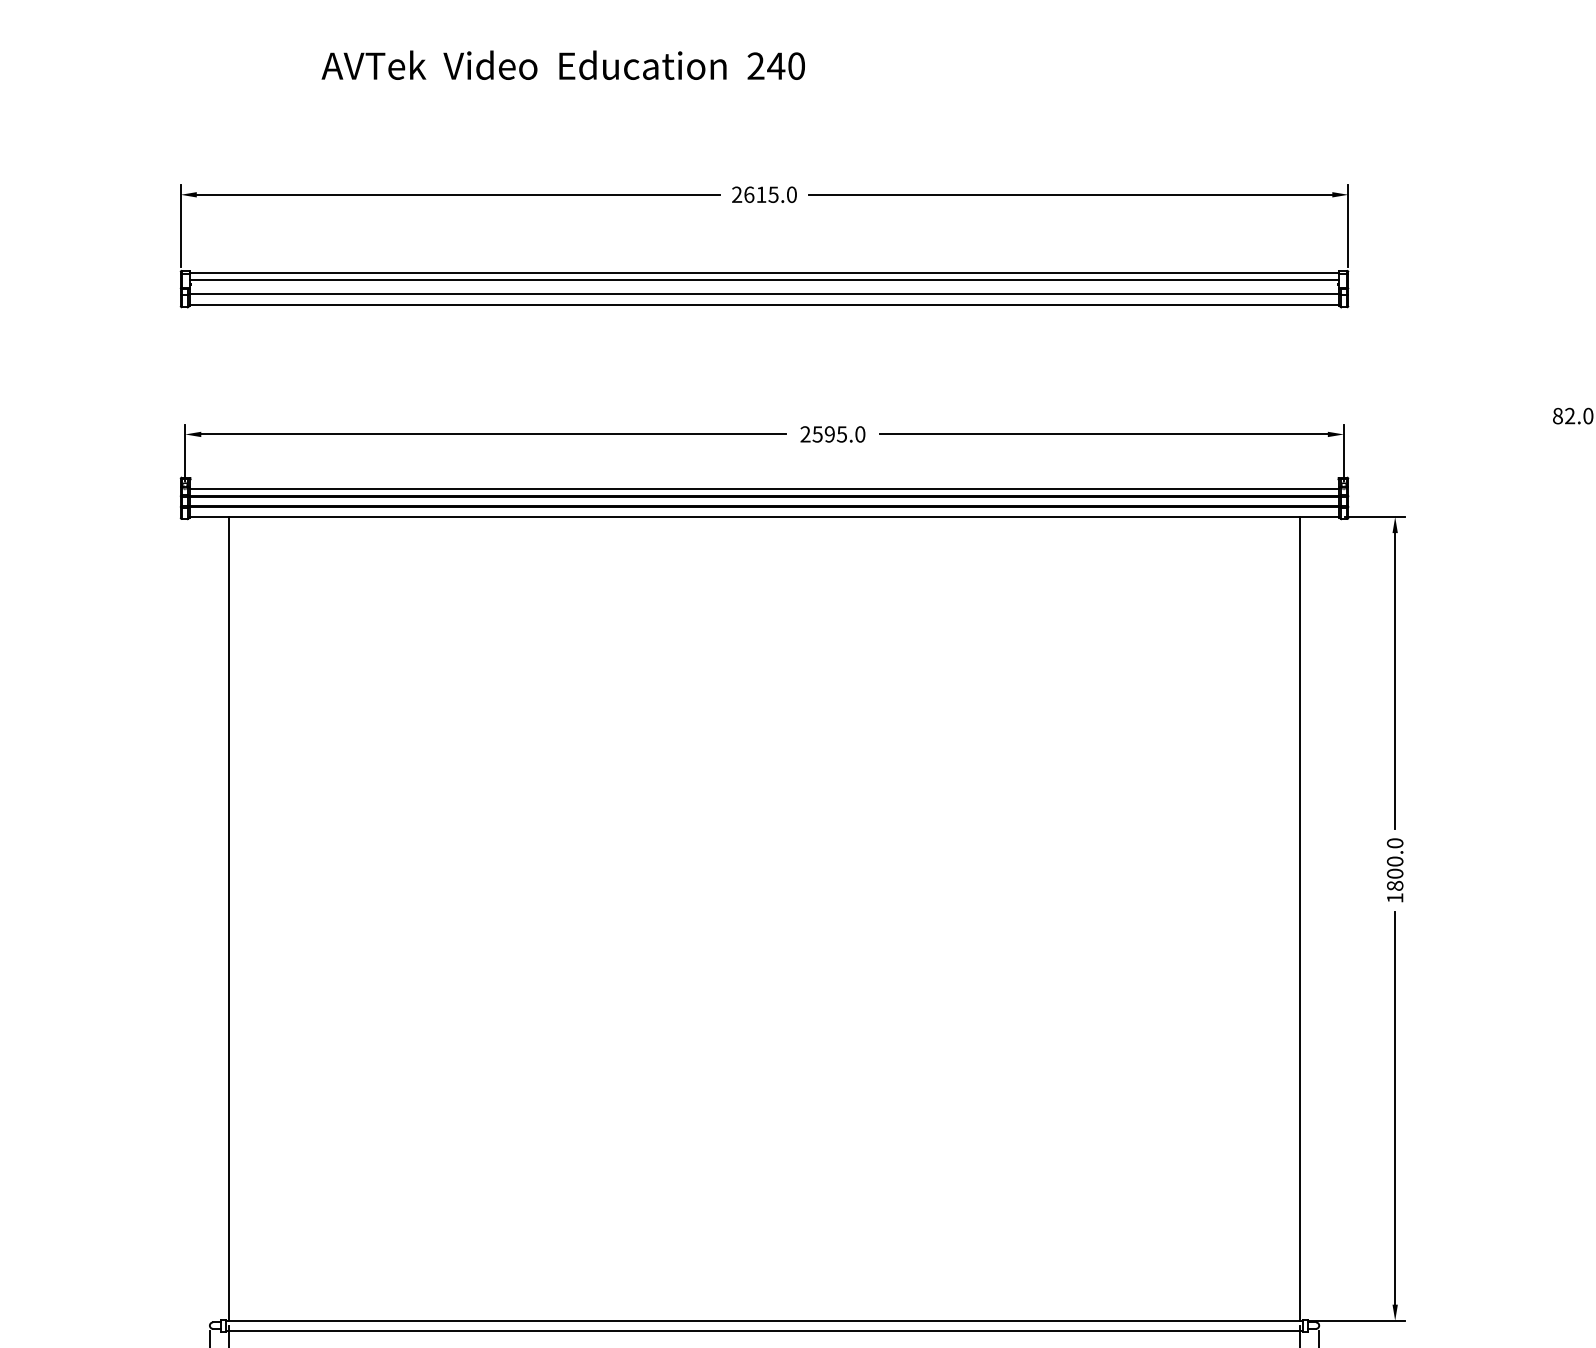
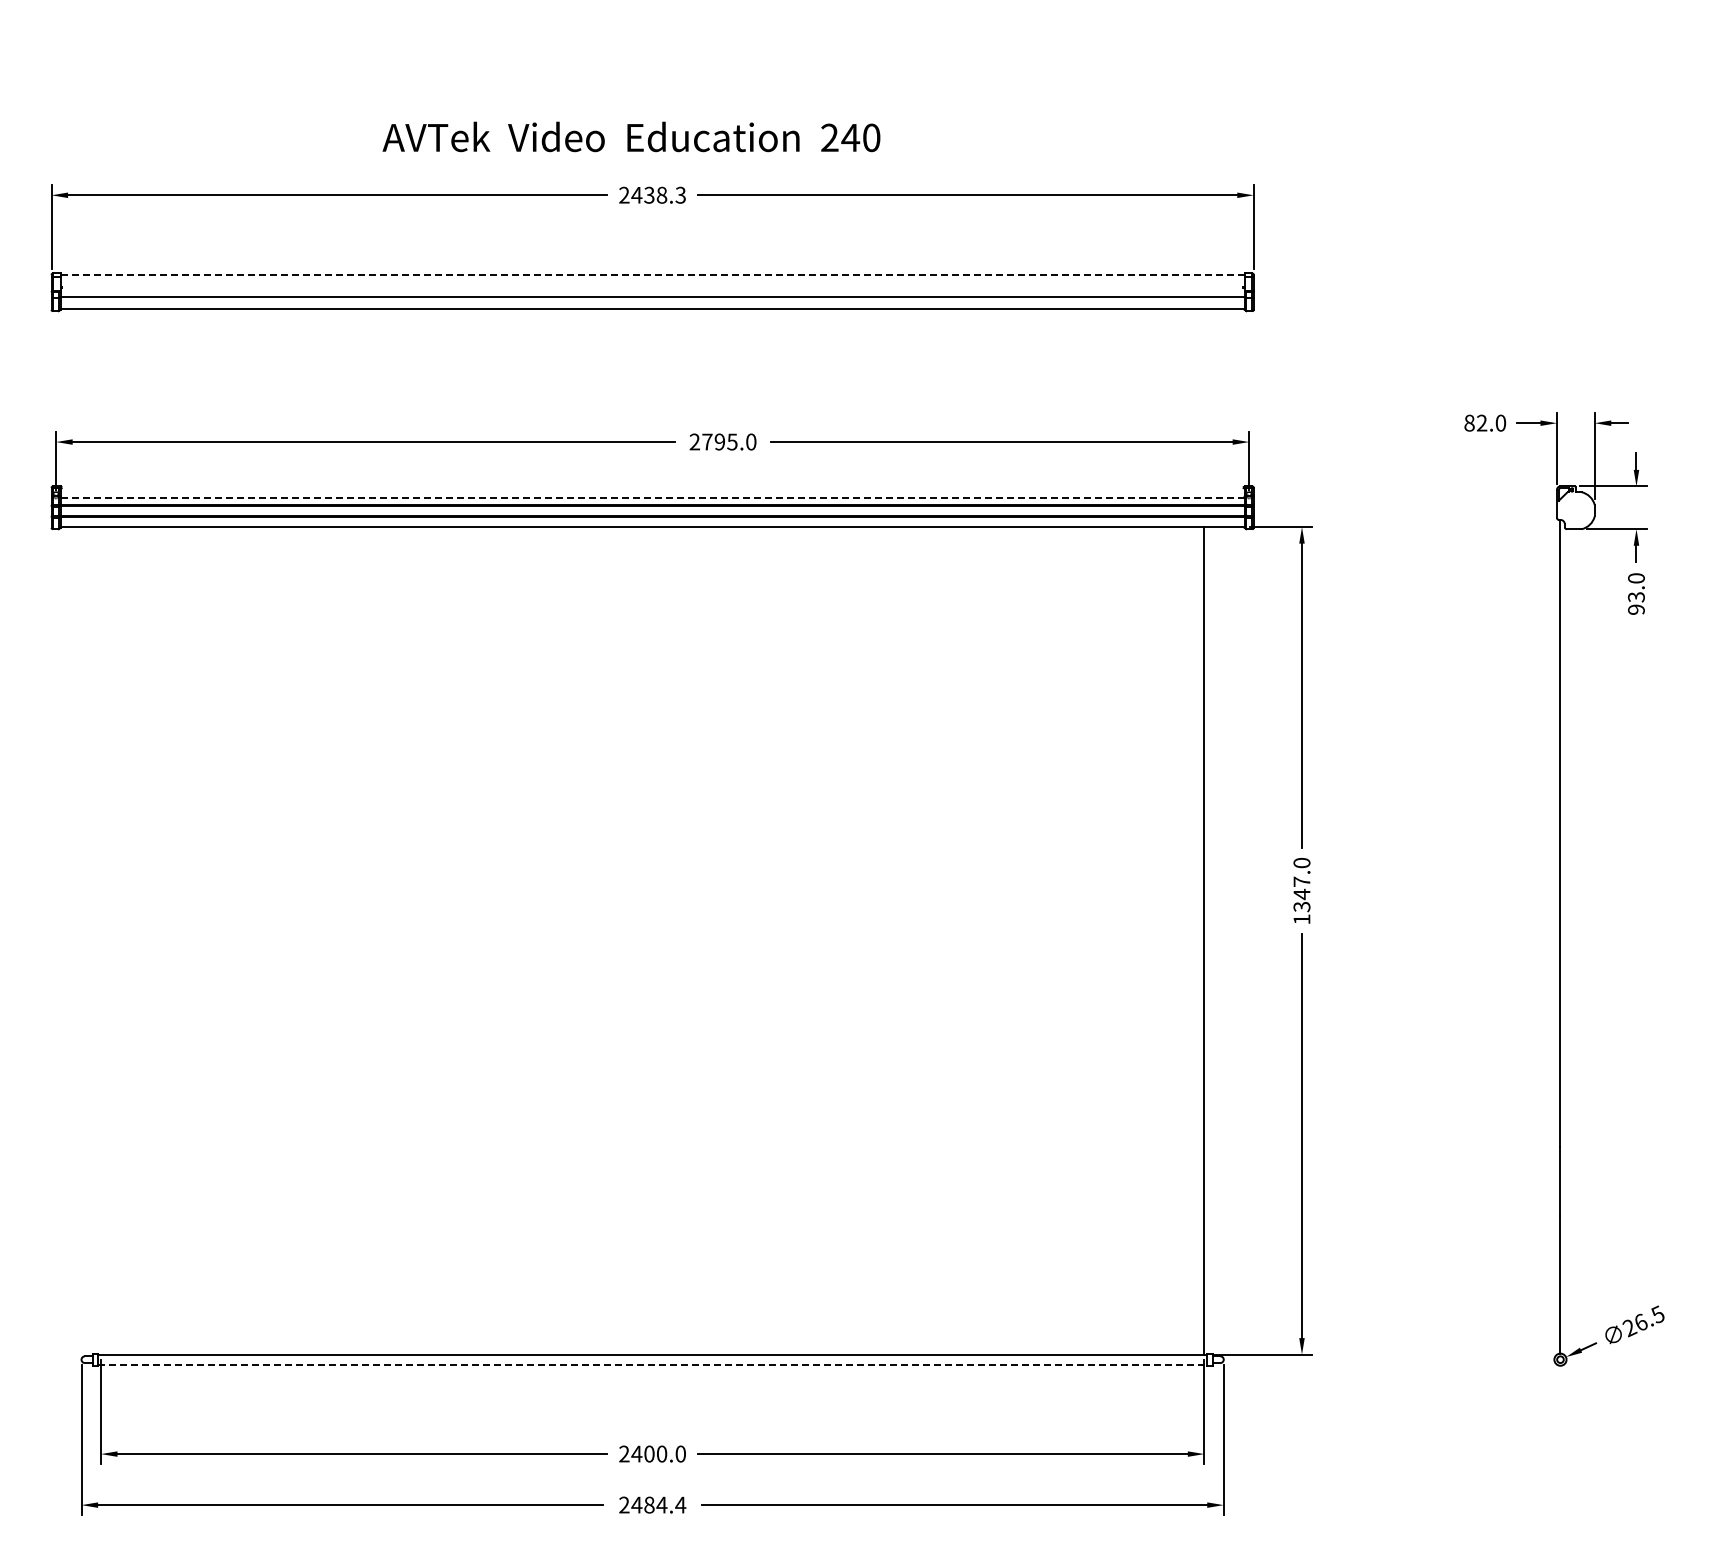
text: (563, 64) -> (631, 136), moved
text: (770, 194) -> (658, 194), 2615.0 -> 2438.3
line: (764, 272) -> (652, 275), solid -> dashed
line: (764, 280) -> (652, 283), removed
text: (817, 433) -> (707, 441), 2595.0 -> 2795.0
line: (764, 488) -> (652, 497), solid -> dashed
text: (1394, 873) -> (1301, 894), 1800.0 -> 1347.0
line: (228, 918) -> (100, 940), removed
line: (765, 1330) -> (653, 1364), solid -> dashed

